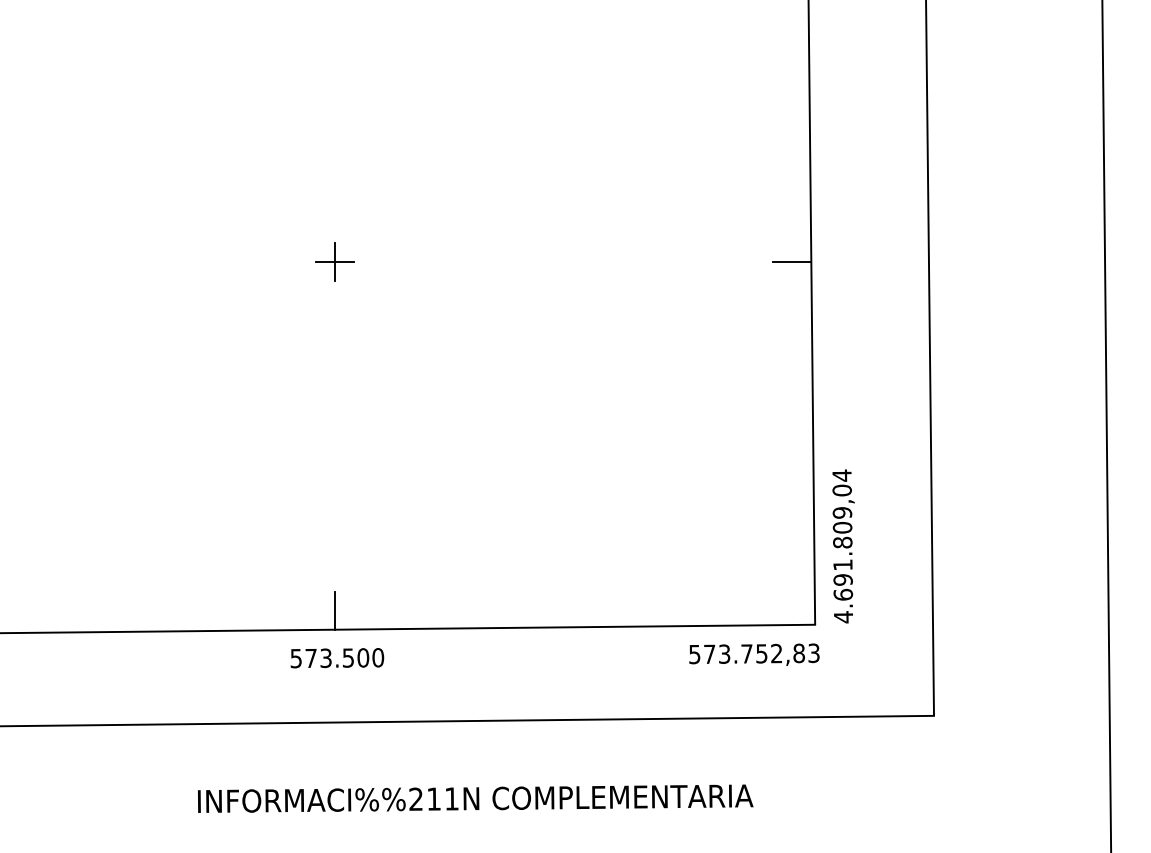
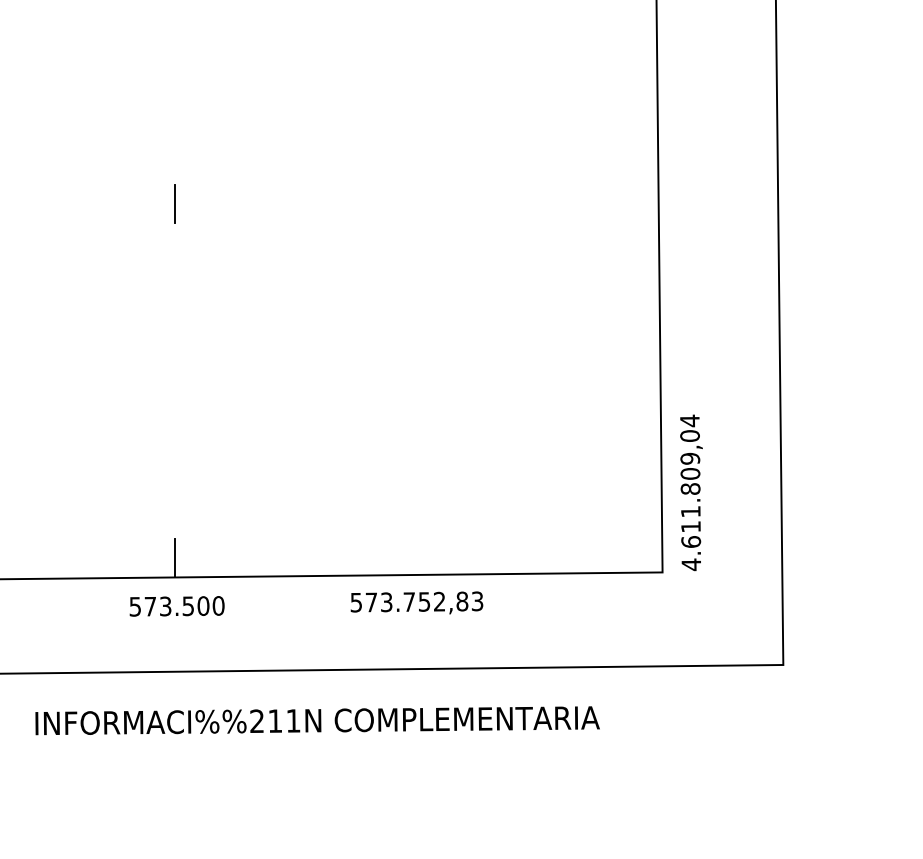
line: (335, 262) -> (175, 204), removed
line: (792, 262) -> (639, 204), removed
text: (842, 579) -> (690, 526), 4.691.809,04 -> 4.611.809,04
text: (754, 654) -> (417, 602), moved
text: (475, 798) -> (317, 720), moved

